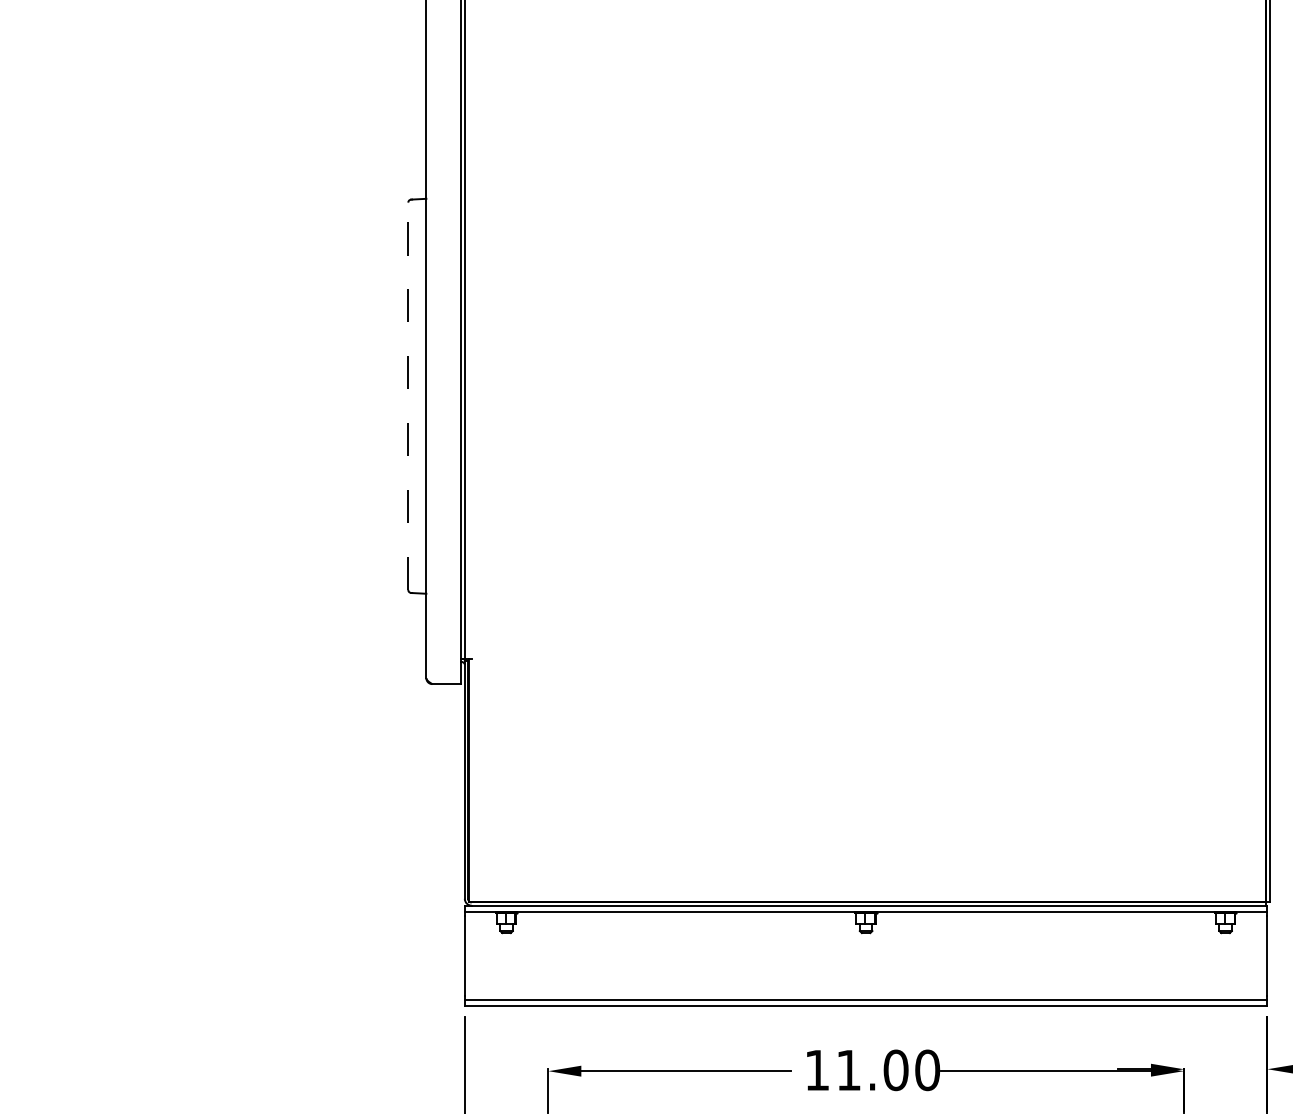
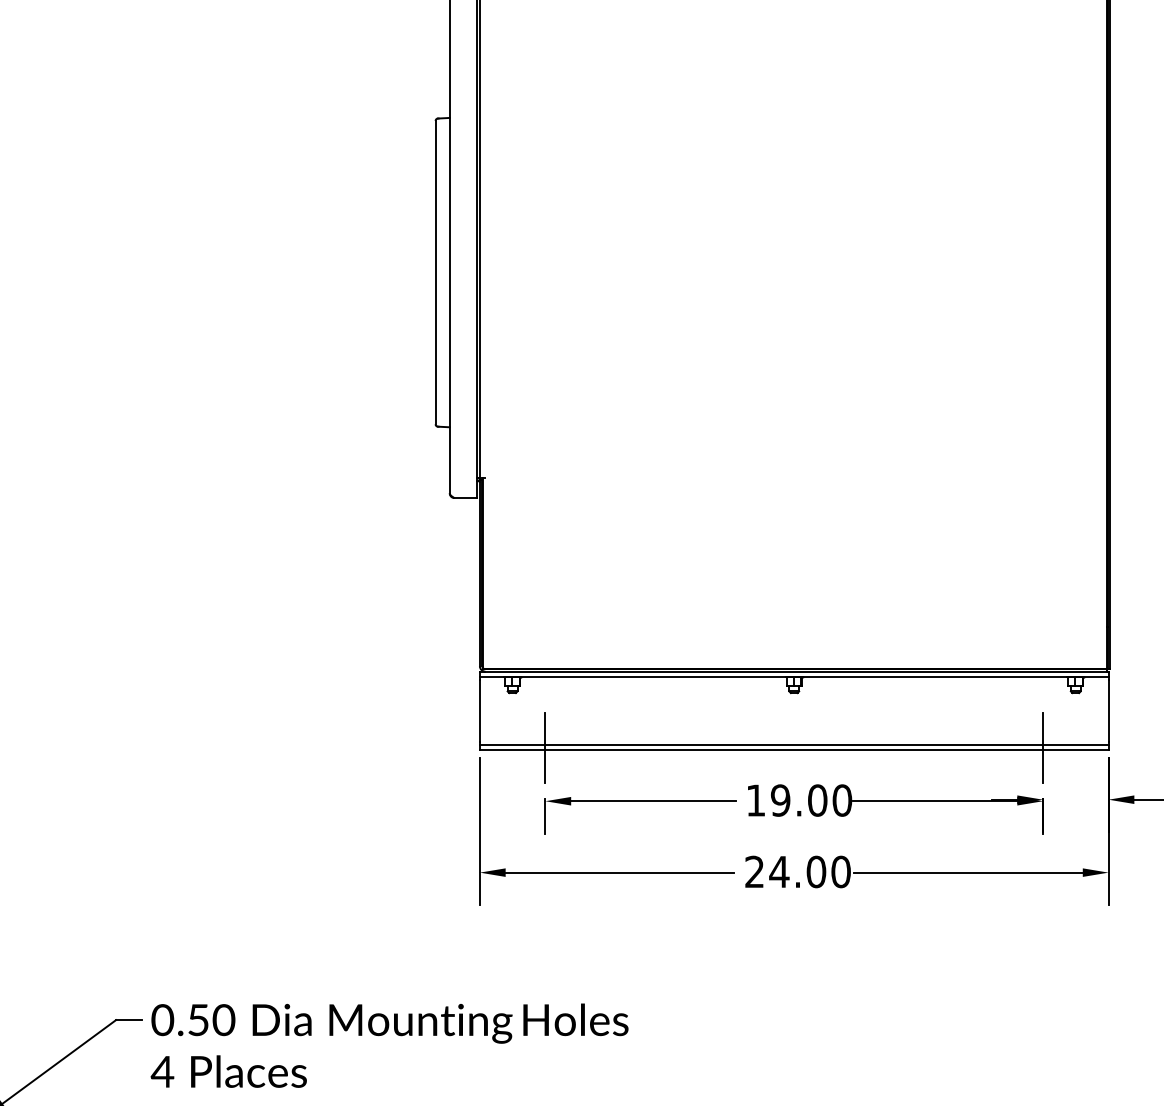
line: (408, 396) -> (435, 272), dashed -> solid
line: (548, 1002) -> (545, 747), added
line: (1184, 1002) -> (1043, 747), added
text: (848, 1070) -> (780, 800), 11.00 -> 19.00

